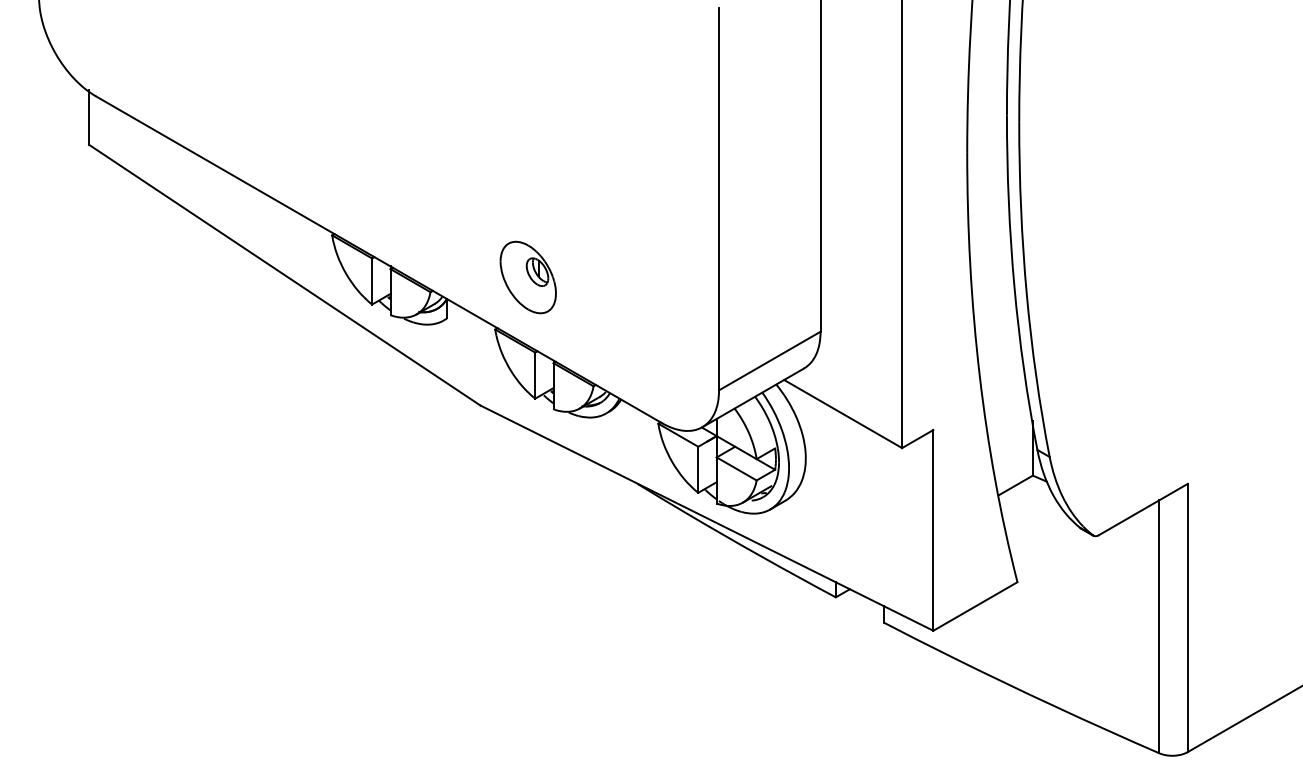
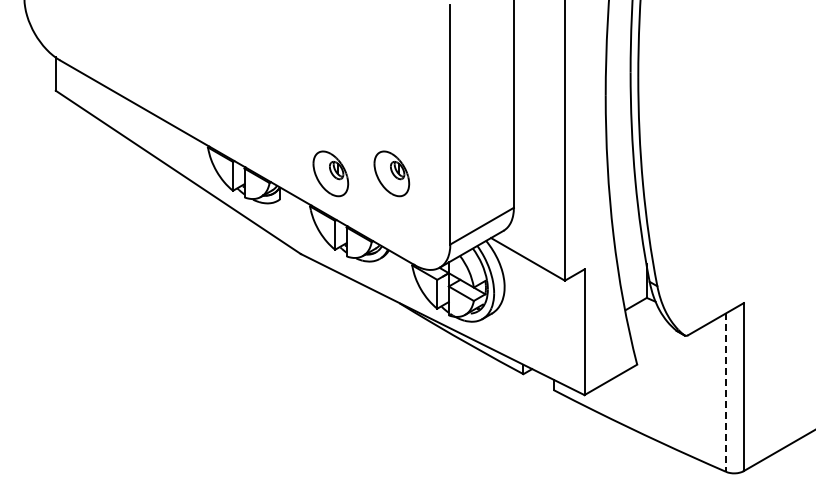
part: (625, 276) -> (391, 173), added
line: (1160, 628) -> (726, 393), solid -> dashed

